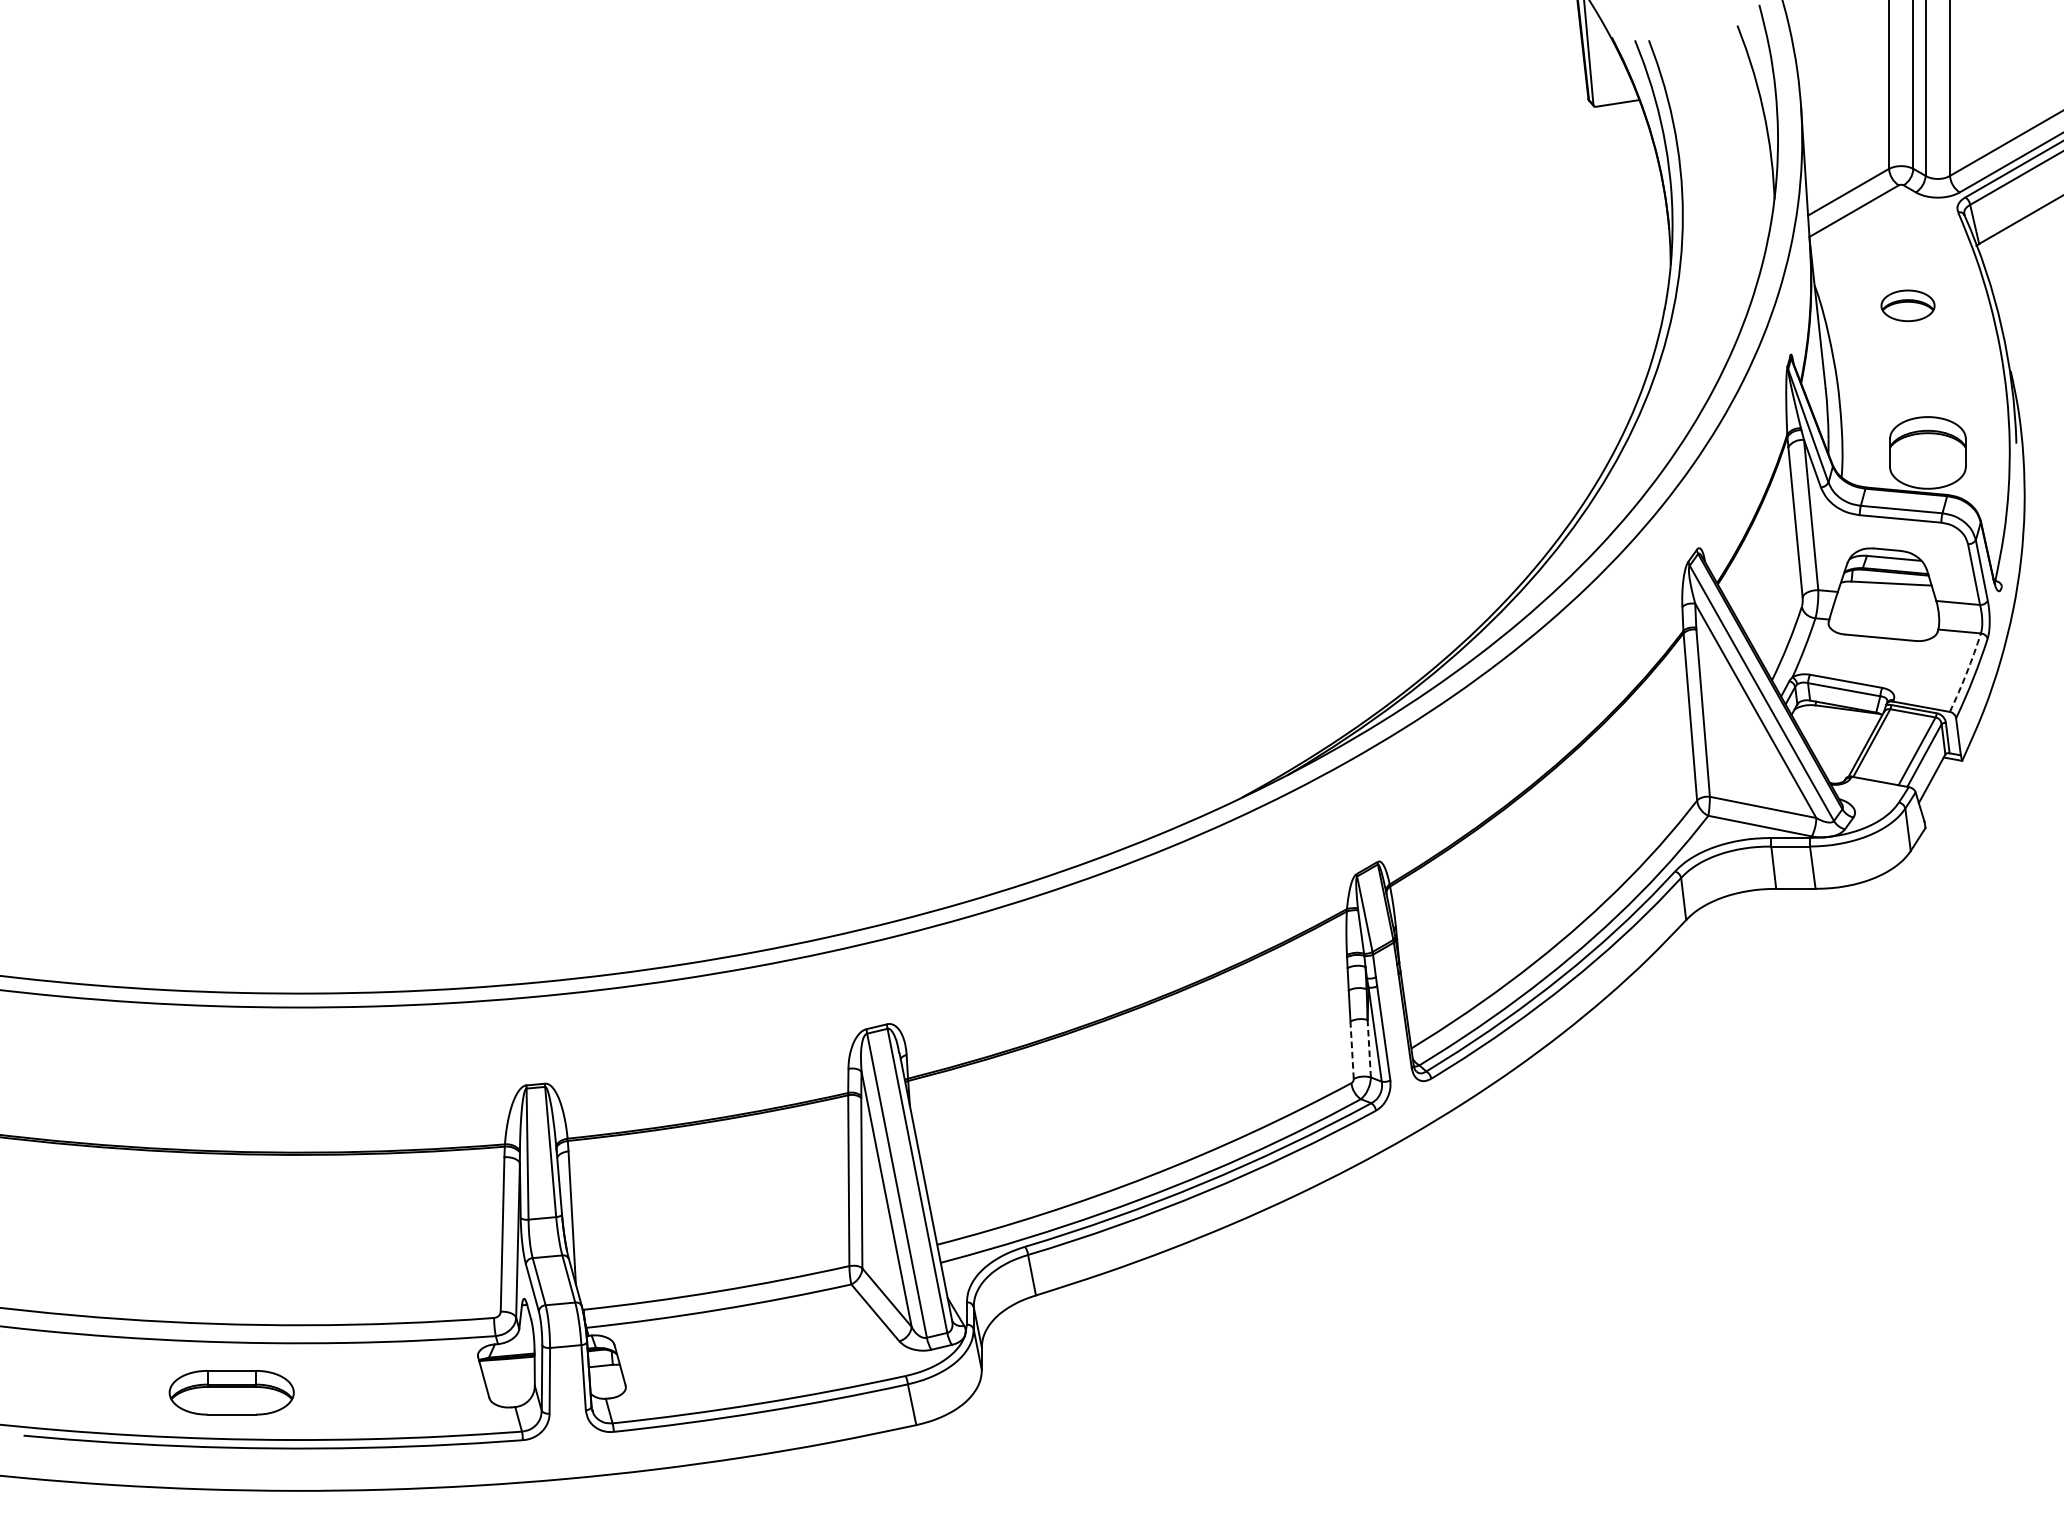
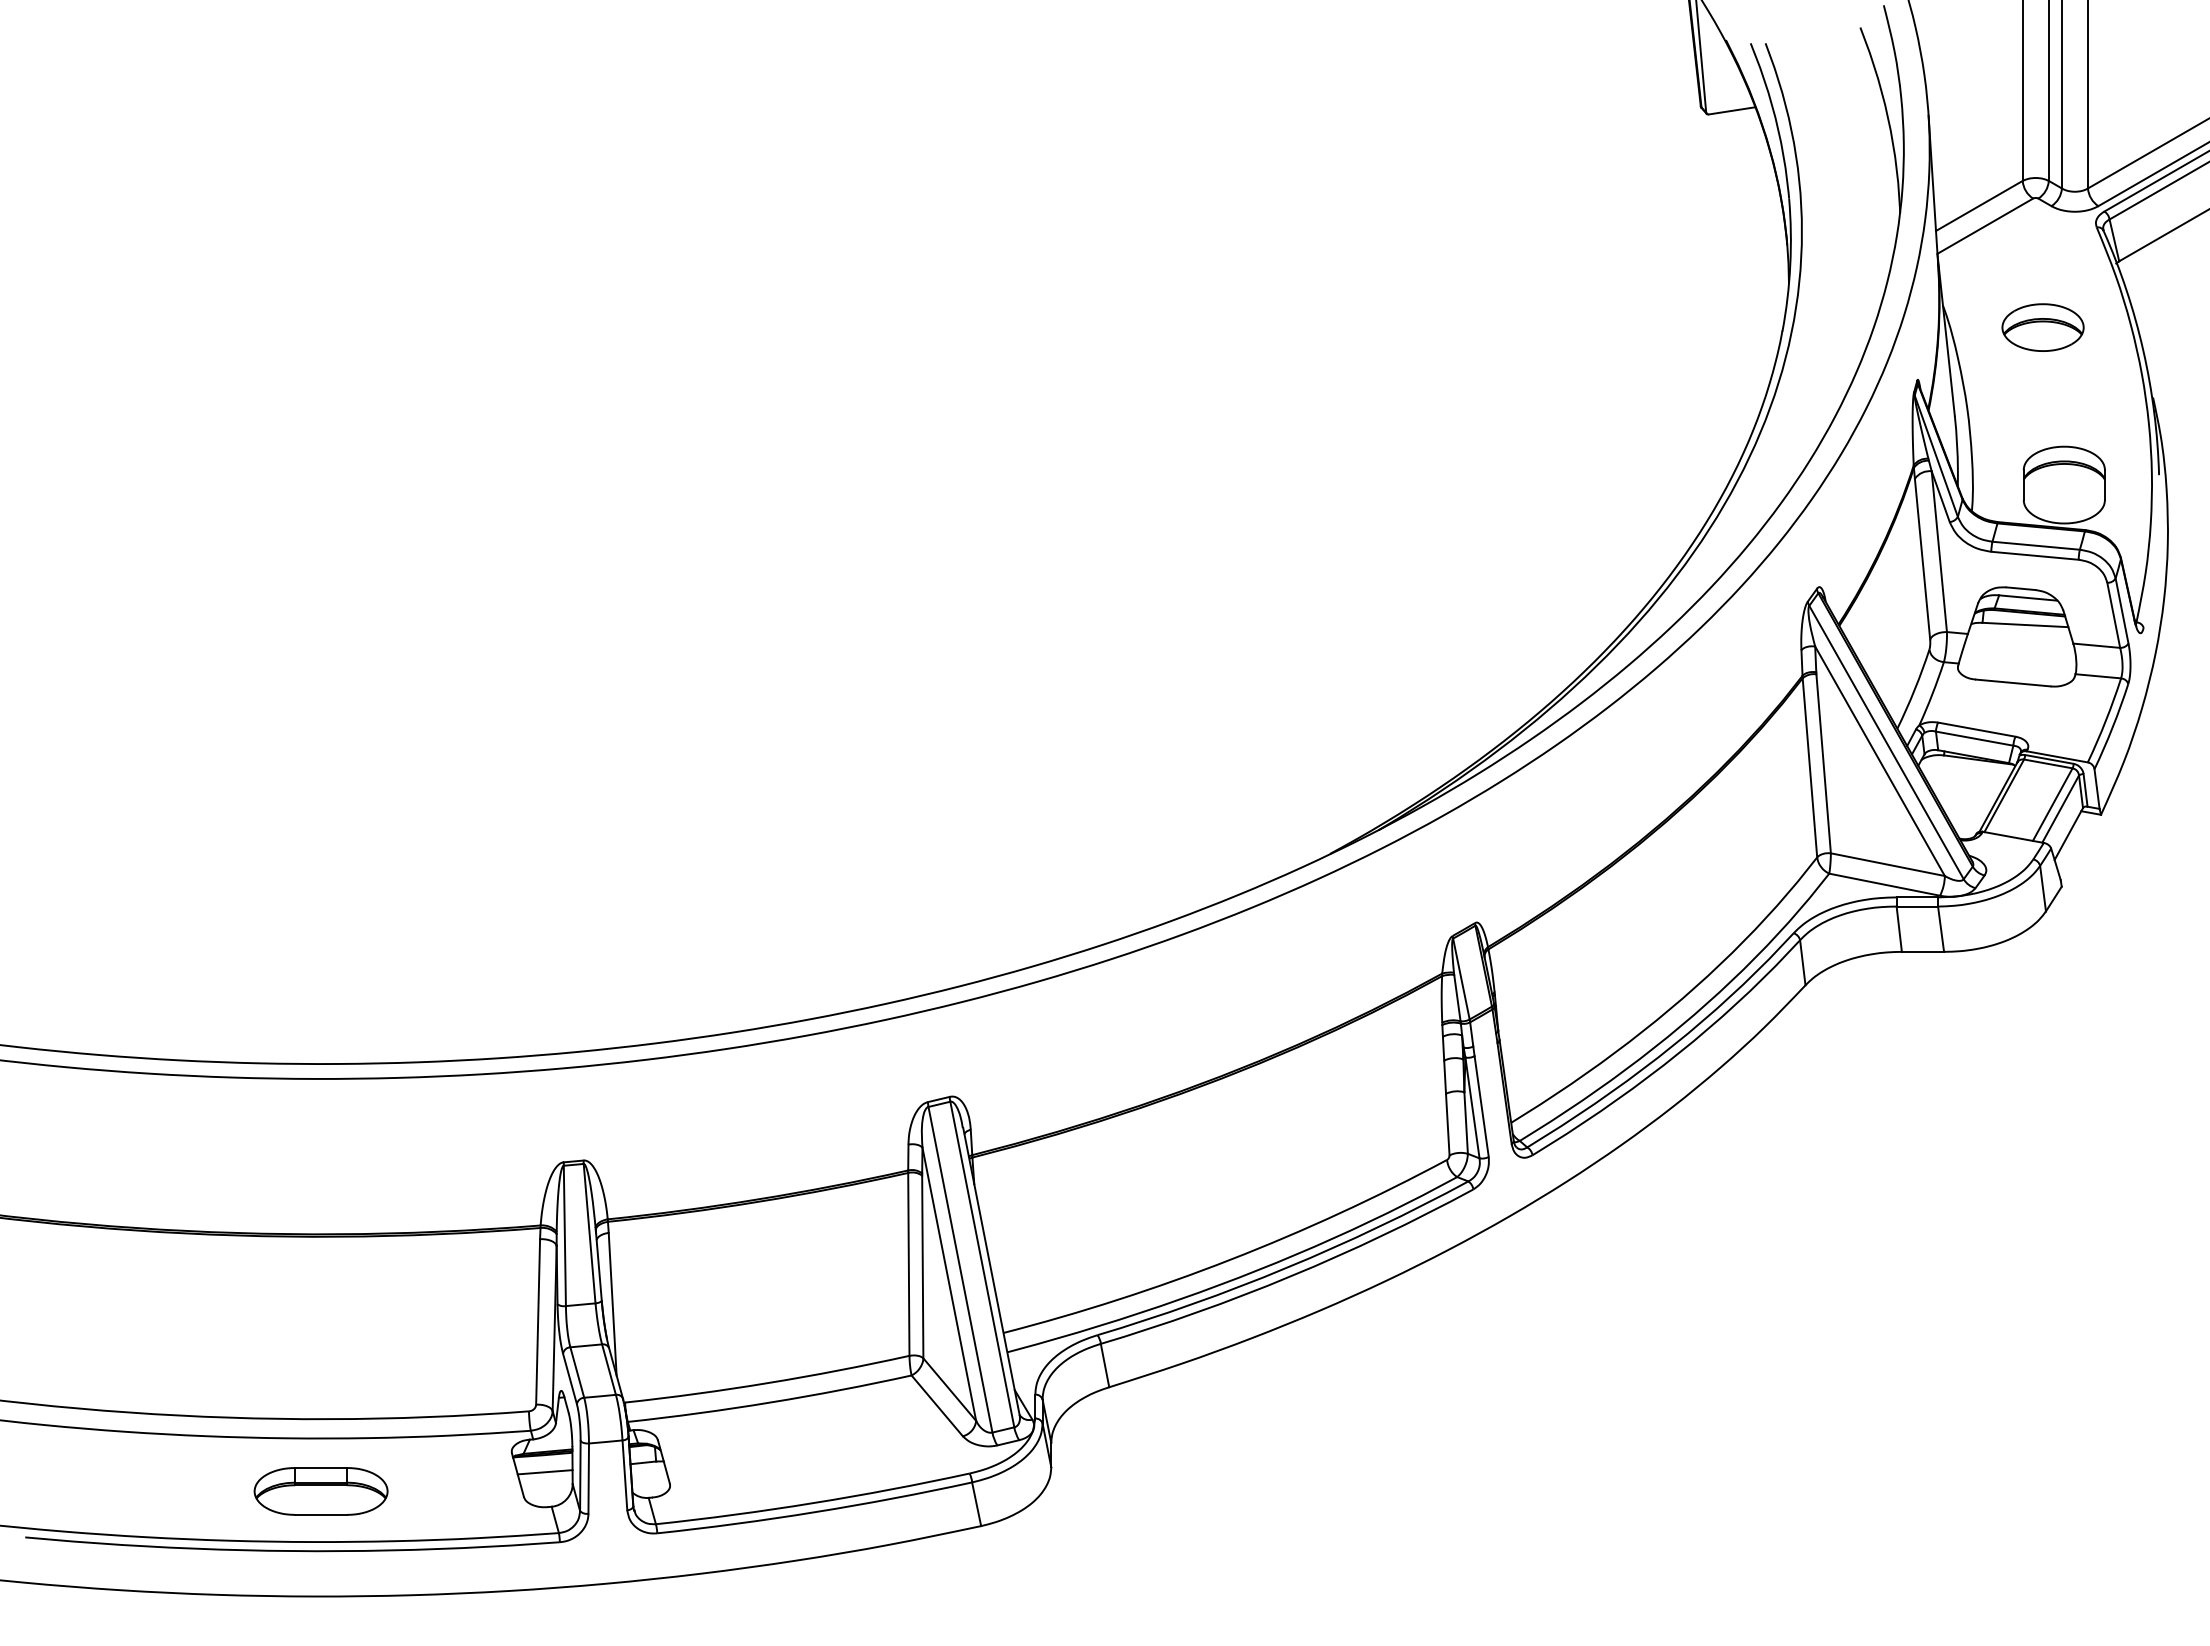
part: (1907, 305) -> (2042, 327), size x1.43
arc: (1966, 672) -> (2105, 720), dashed -> solid
line: (1369, 1049) -> (1466, 1123), dashed -> solid
line: (1351, 1050) -> (1447, 1124), dashed -> solid
line: (508, 1375) -> (544, 1472), added
part: (231, 1392) -> (320, 1491), moved

